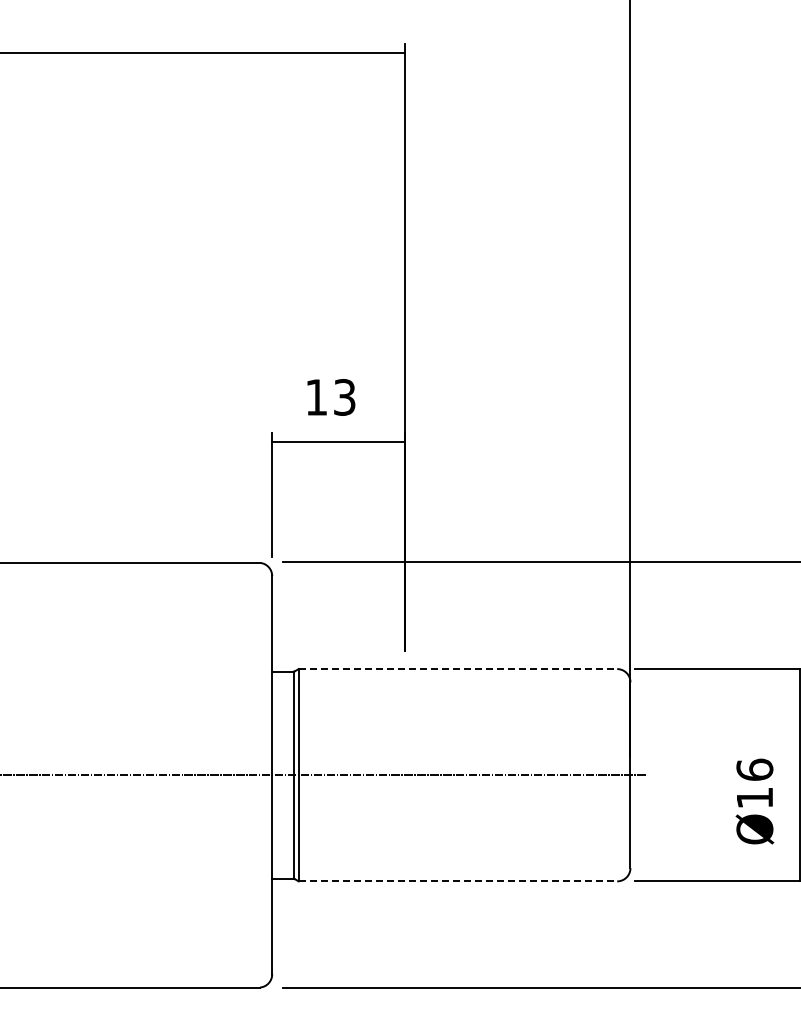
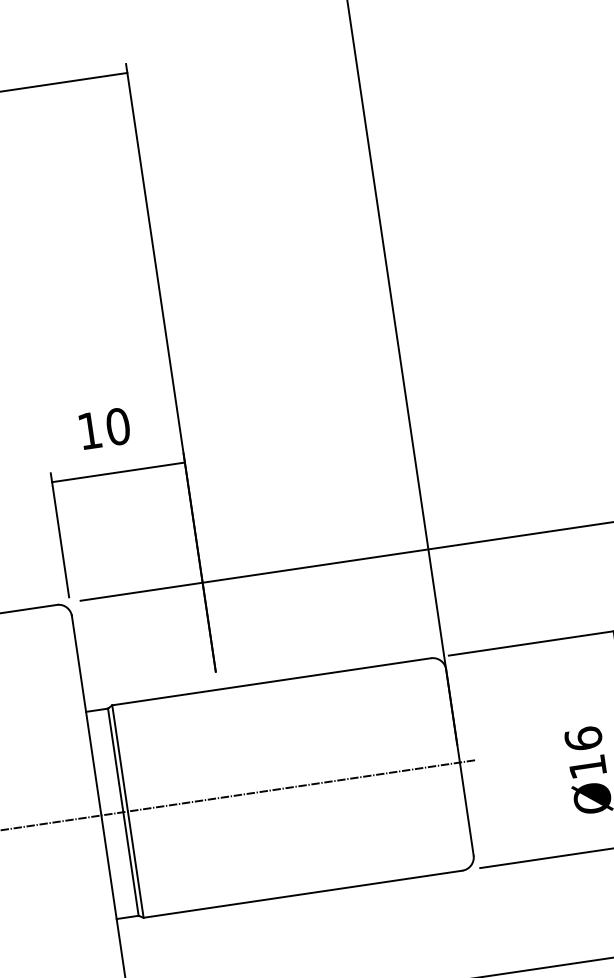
text: (344, 397) -> (117, 426), 13 -> 10
line: (458, 669) -> (272, 682), dashed -> solid
line: (458, 881) -> (303, 894), dashed -> solid

